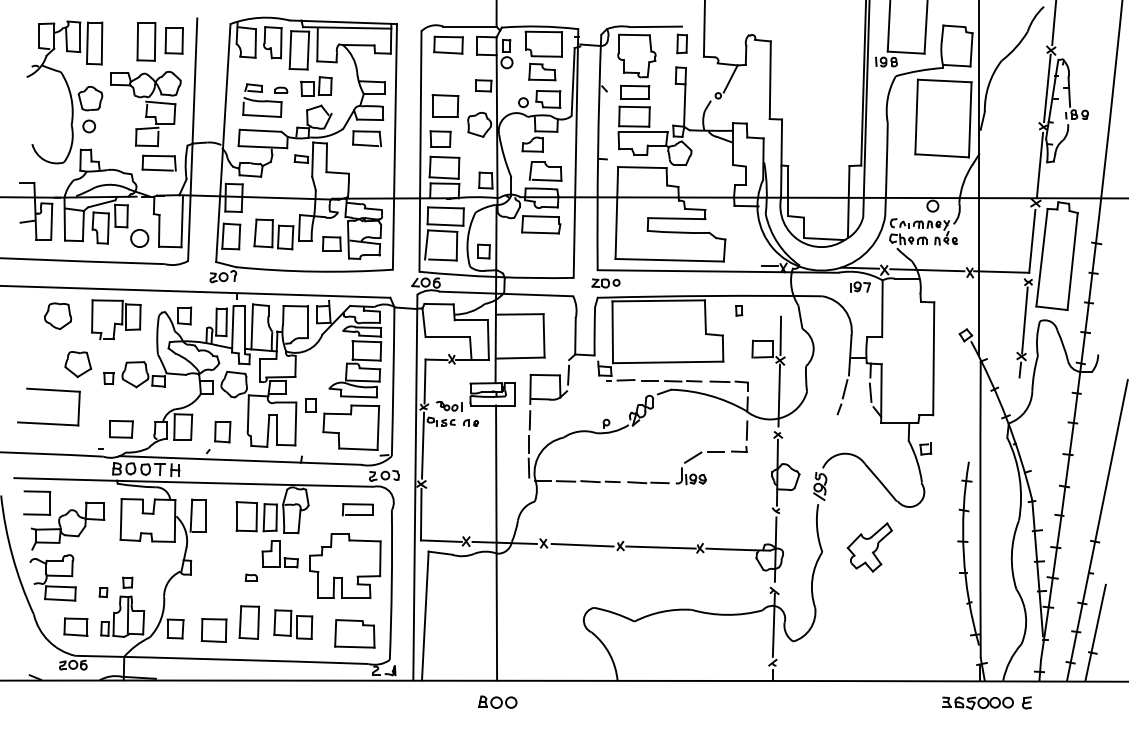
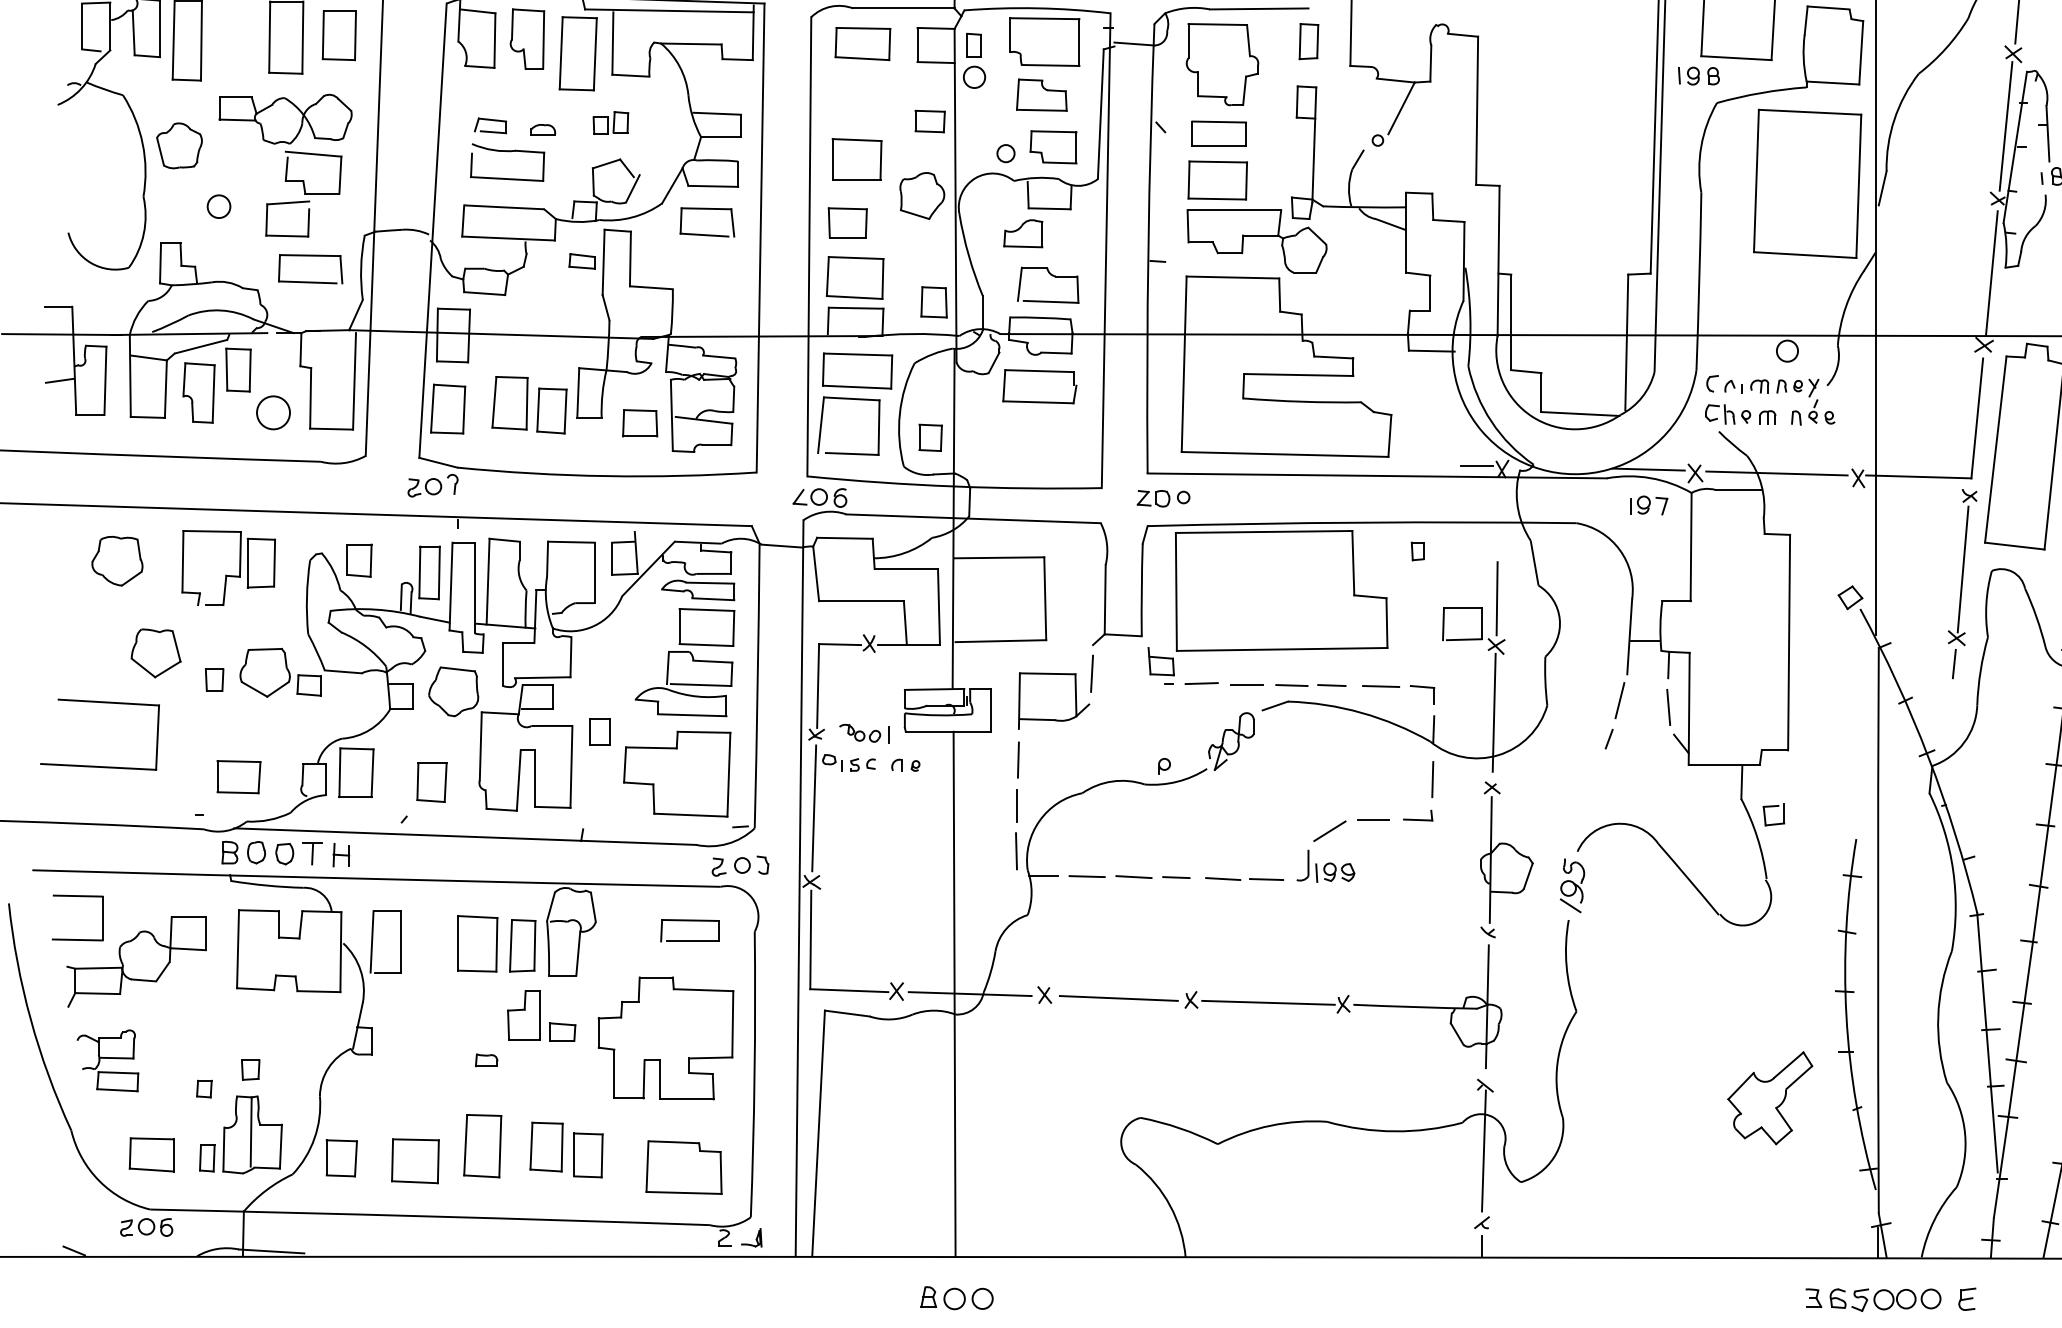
part: (316, 86) -> (610, 122), size x0.6
circle: (89, 126) -> (219, 206), moved
part: (869, 547) -> (1769, 1098), moved
part: (52, 577) -> (106, 1060), size x0.7

